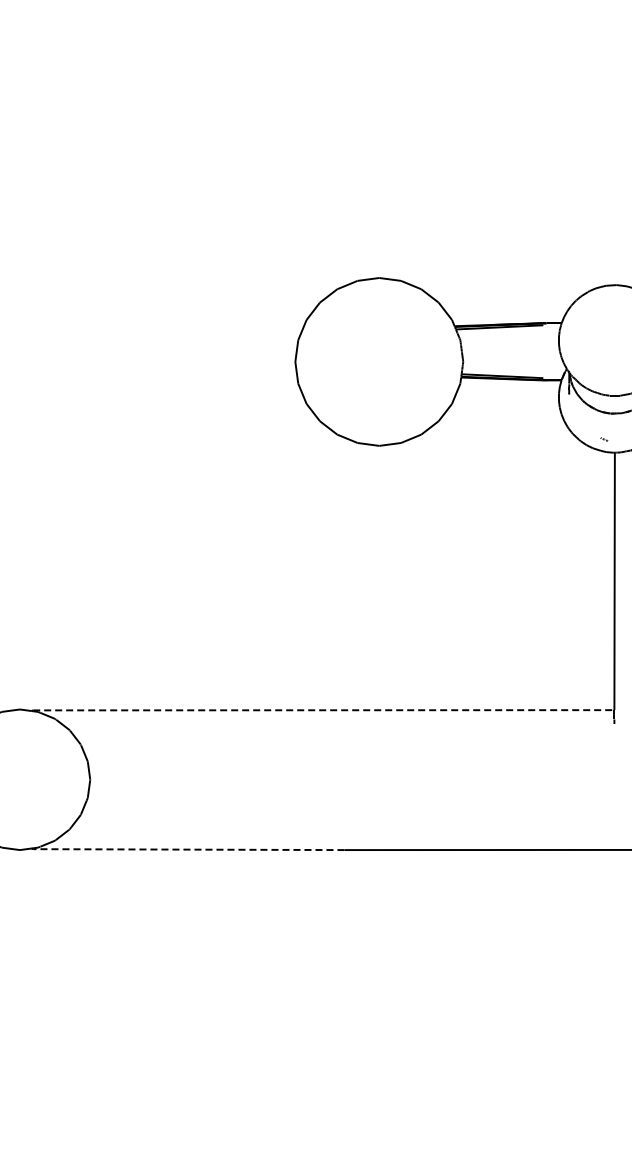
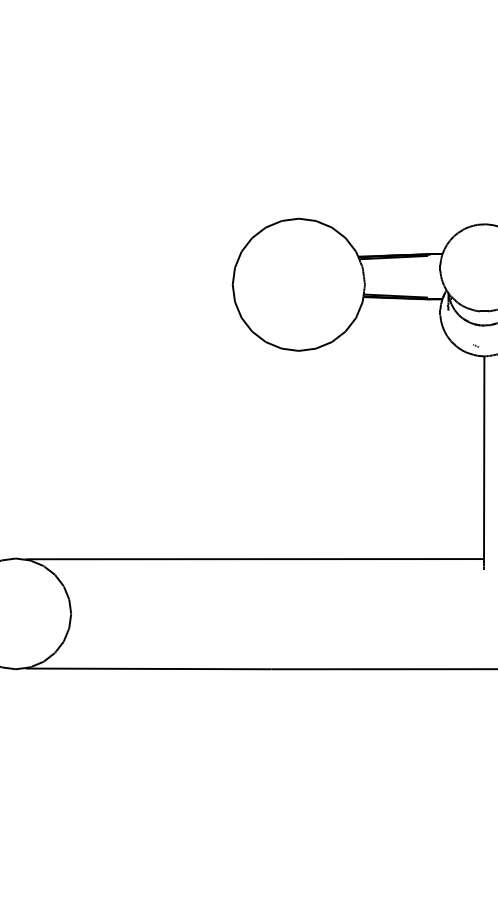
line: (323, 710) -> (254, 559), dashed -> solid
line: (188, 849) -> (148, 668), dashed -> solid

